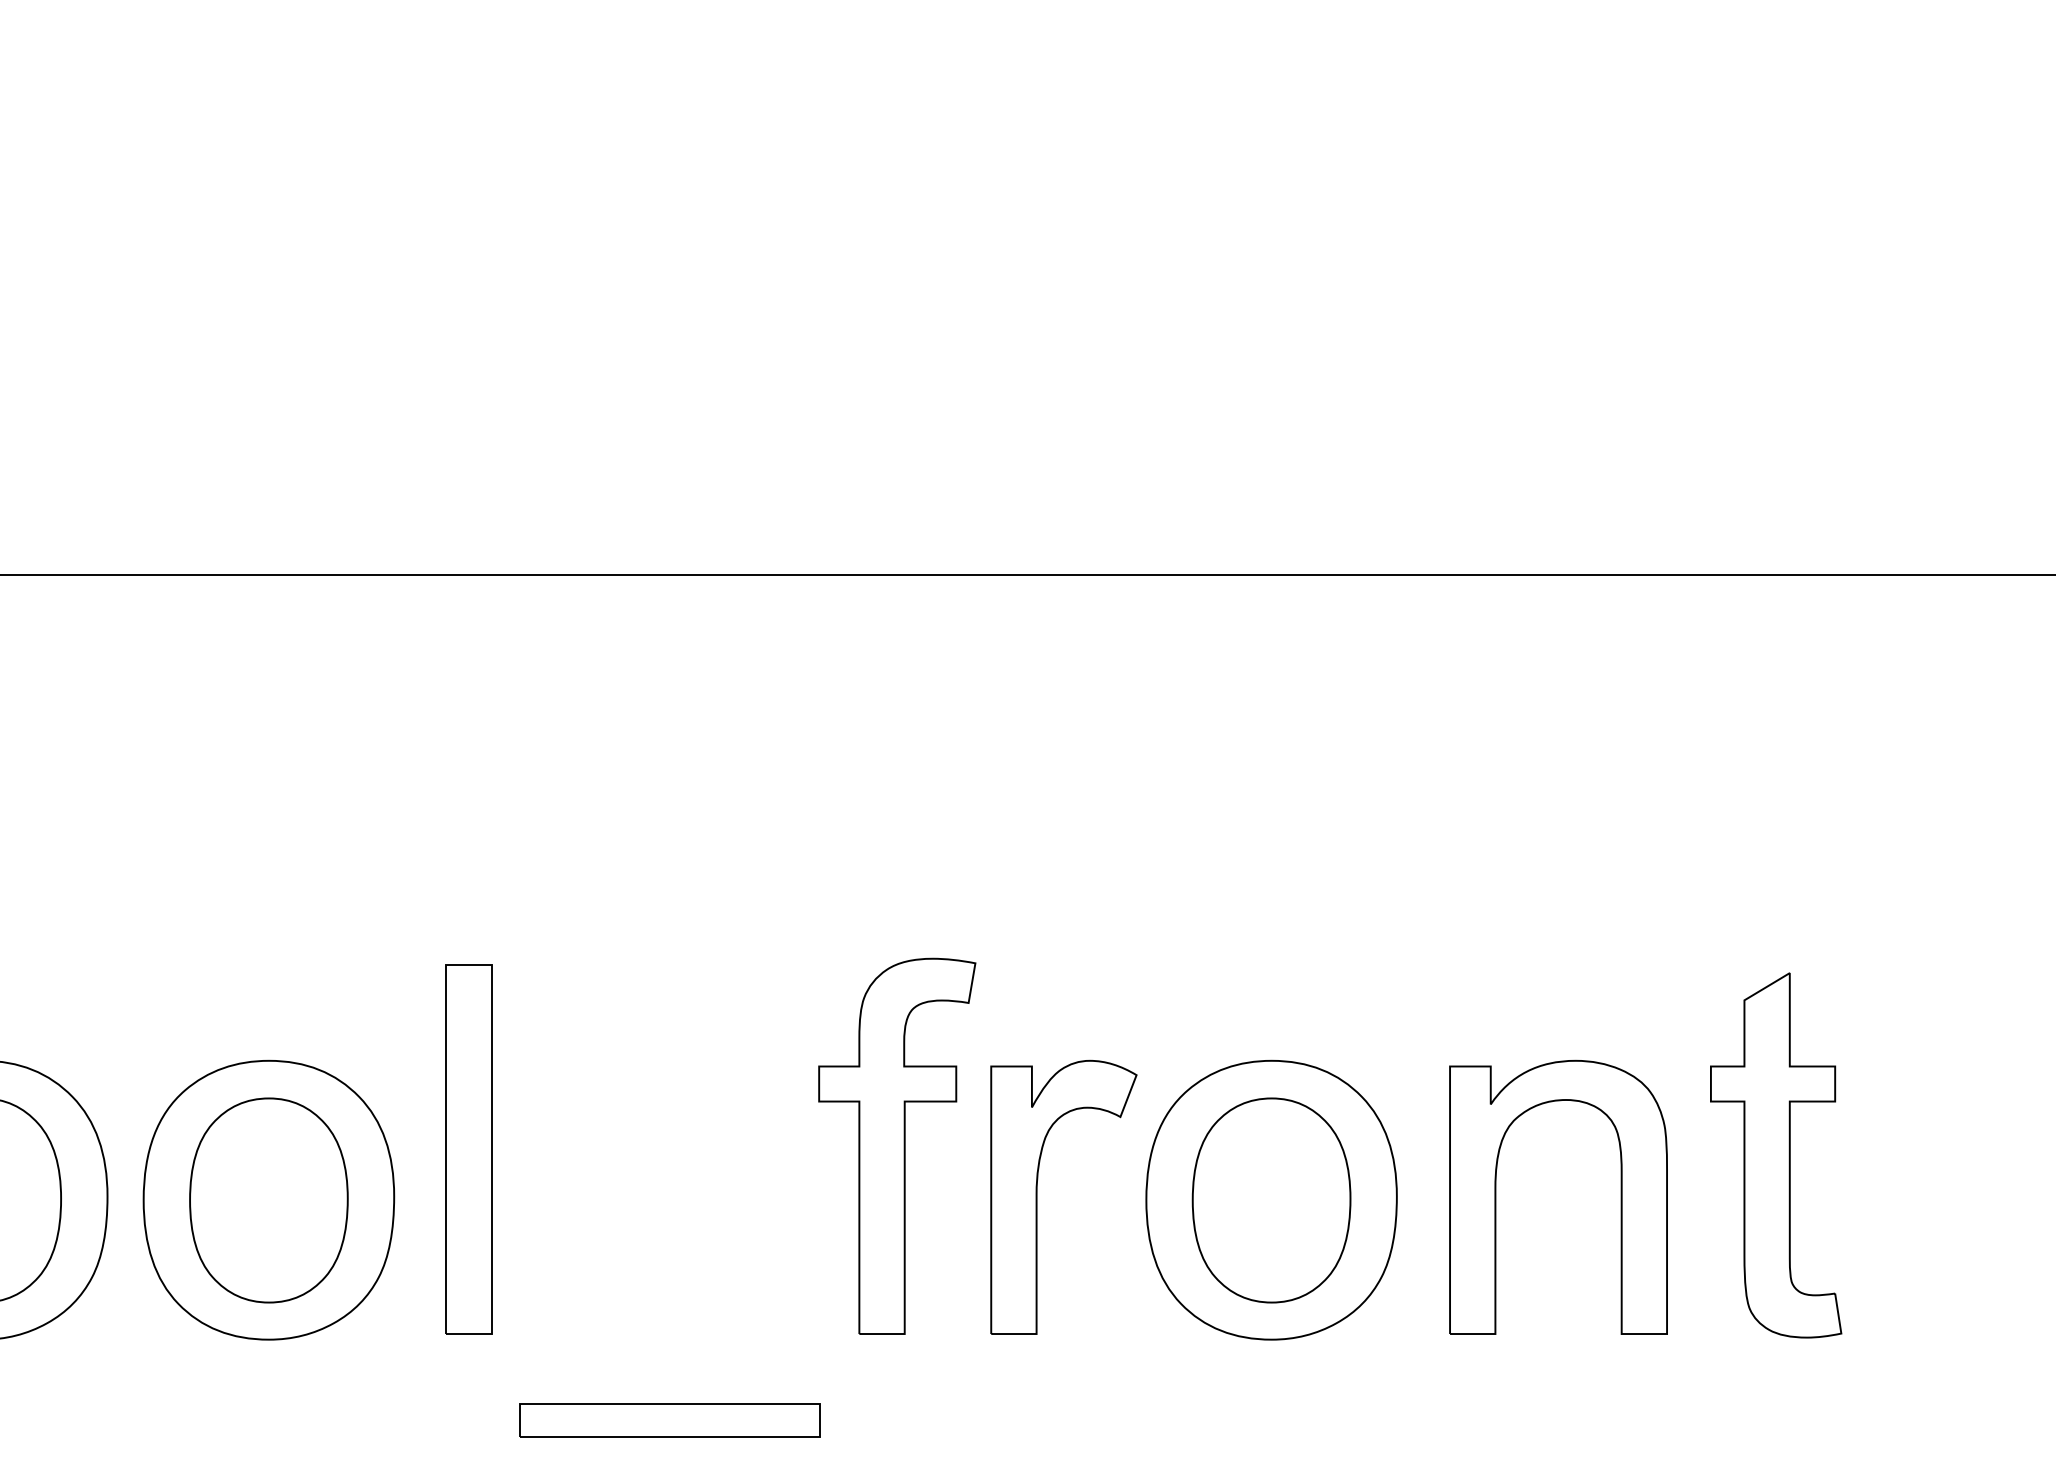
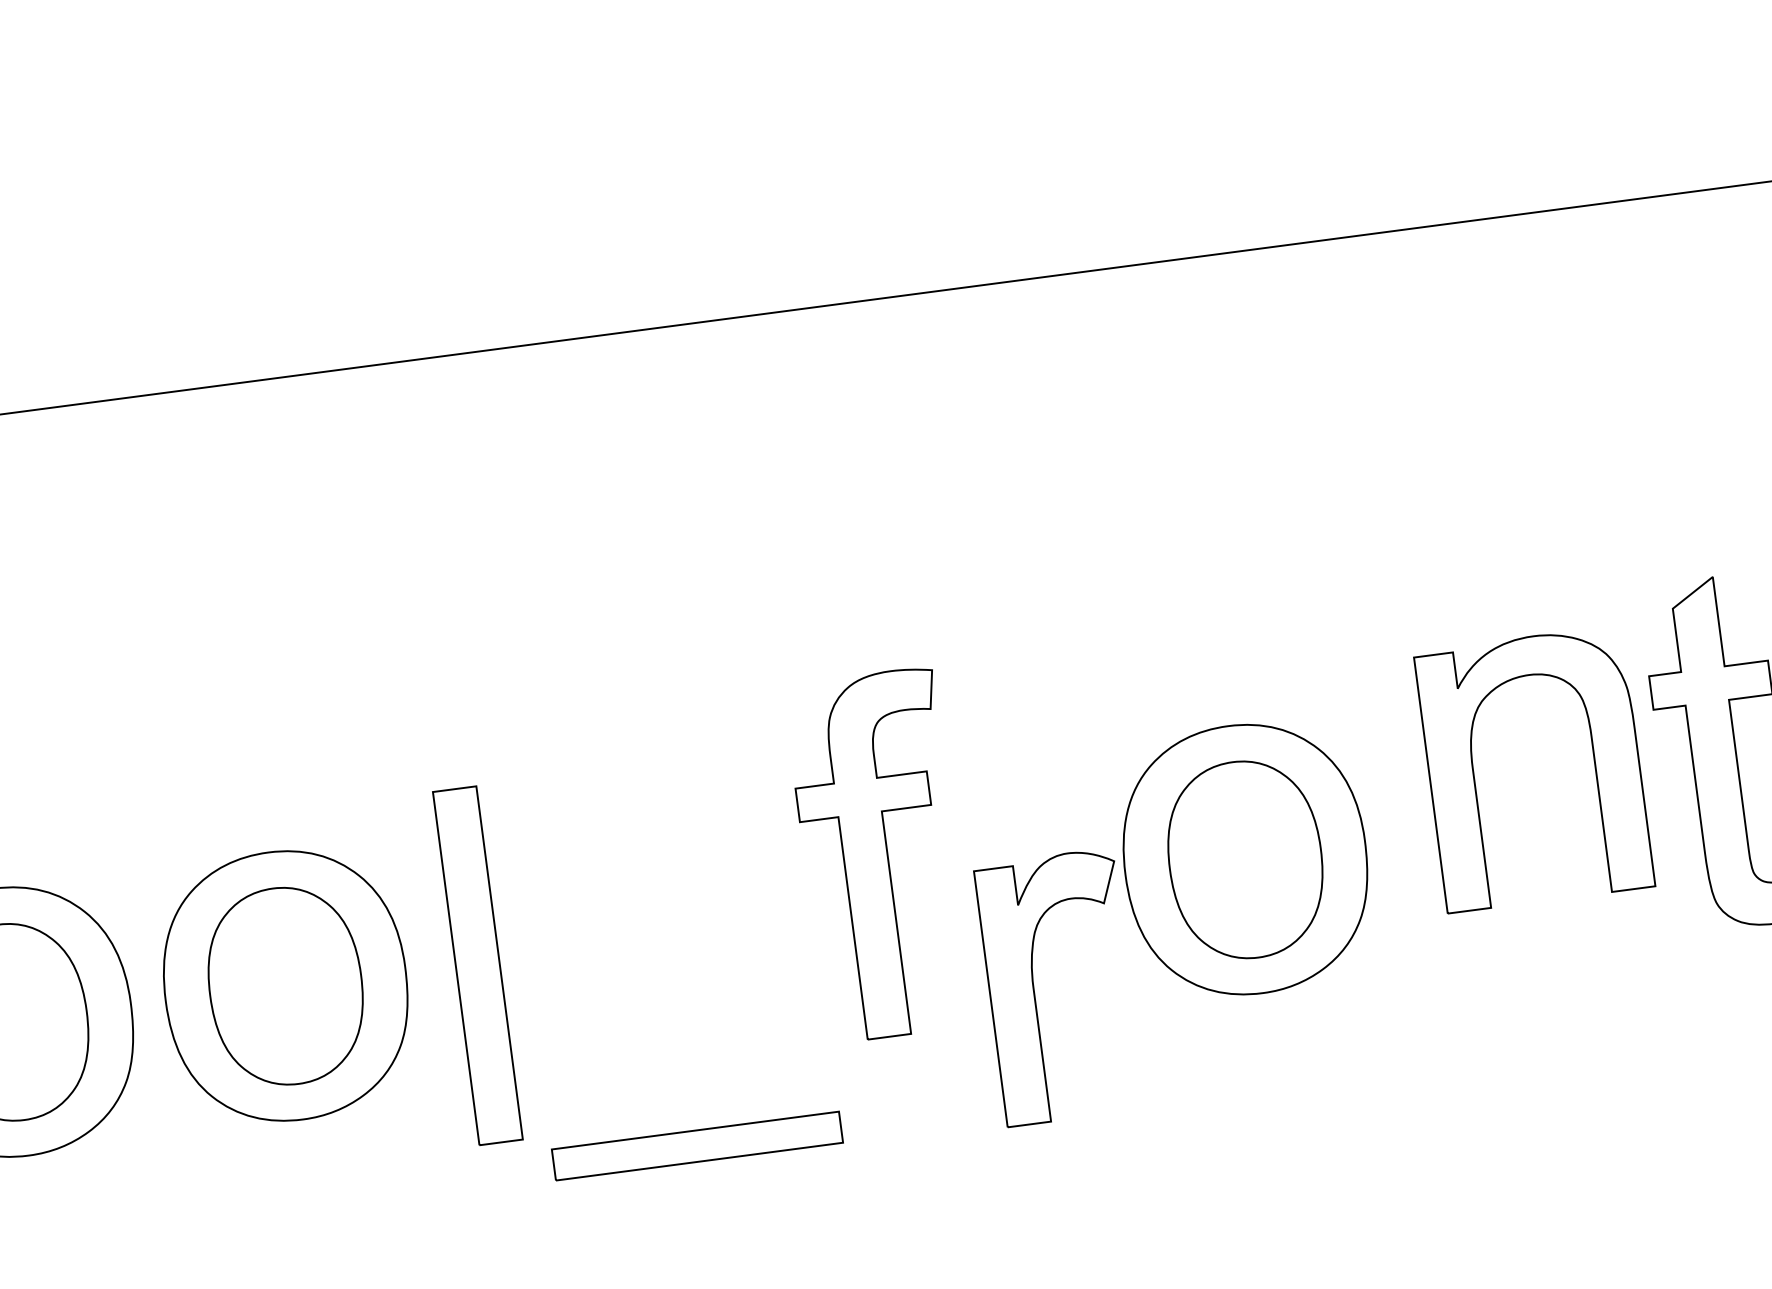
part: (468, 1149) -> (477, 965), moved
part: (1037, 1196) -> (1034, 989), moved
part: (1496, 1196) -> (1474, 776), moved

